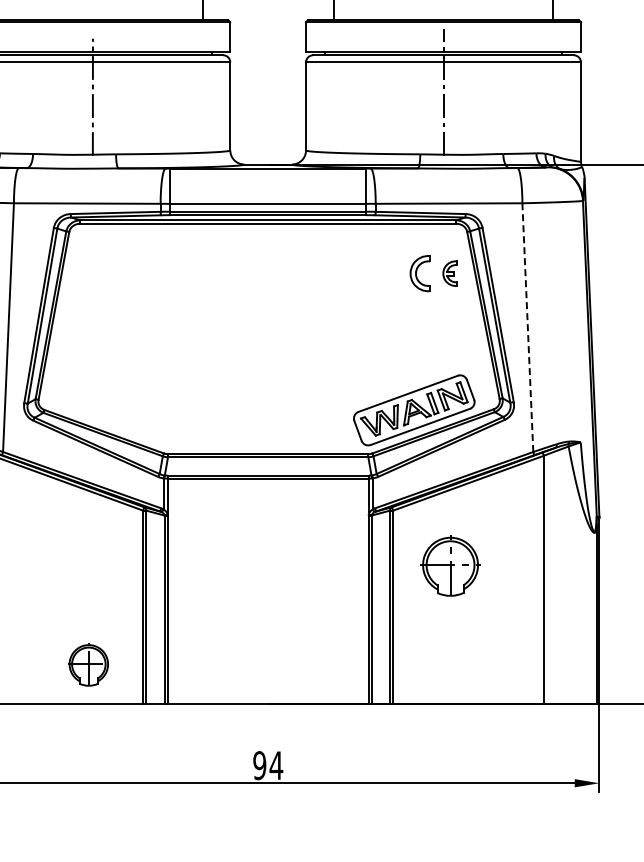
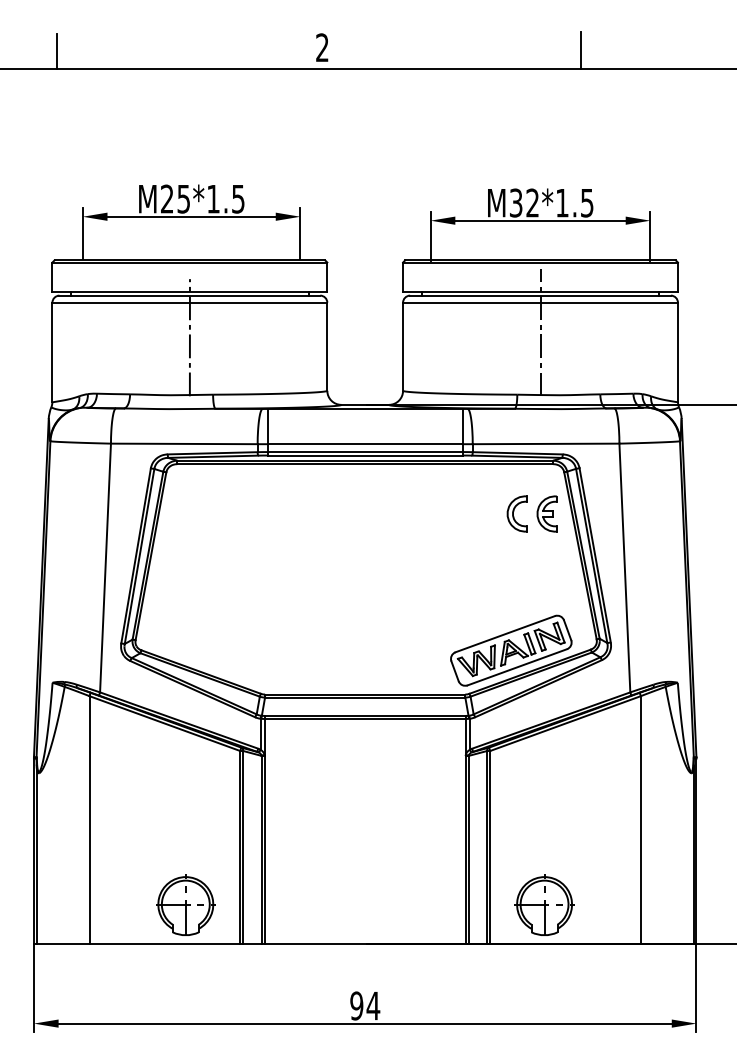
part: (449, 273) -> (546, 513), size x1.43
line: (527, 327) -> (624, 567), dashed -> solid
part: (450, 565) -> (544, 904), moved
part: (88, 664) -> (185, 904), size x1.43

